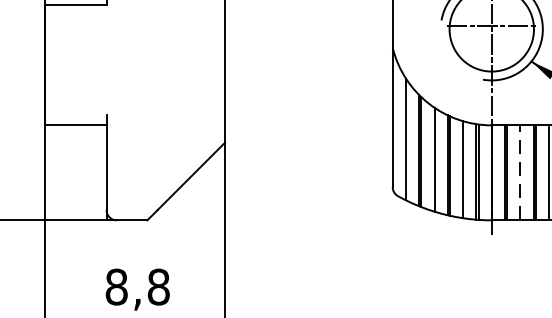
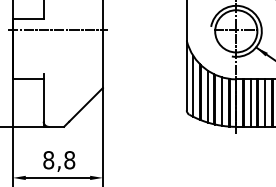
line: (136, 25) -> (58, 29), added
line: (520, 173) -> (250, 103), dashed -> solid

